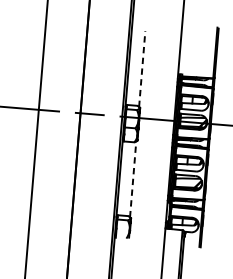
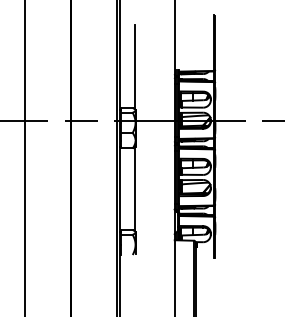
line: (141, 69) -> (134, 67), dashed -> solid
line: (132, 179) -> (134, 189), dashed -> solid

